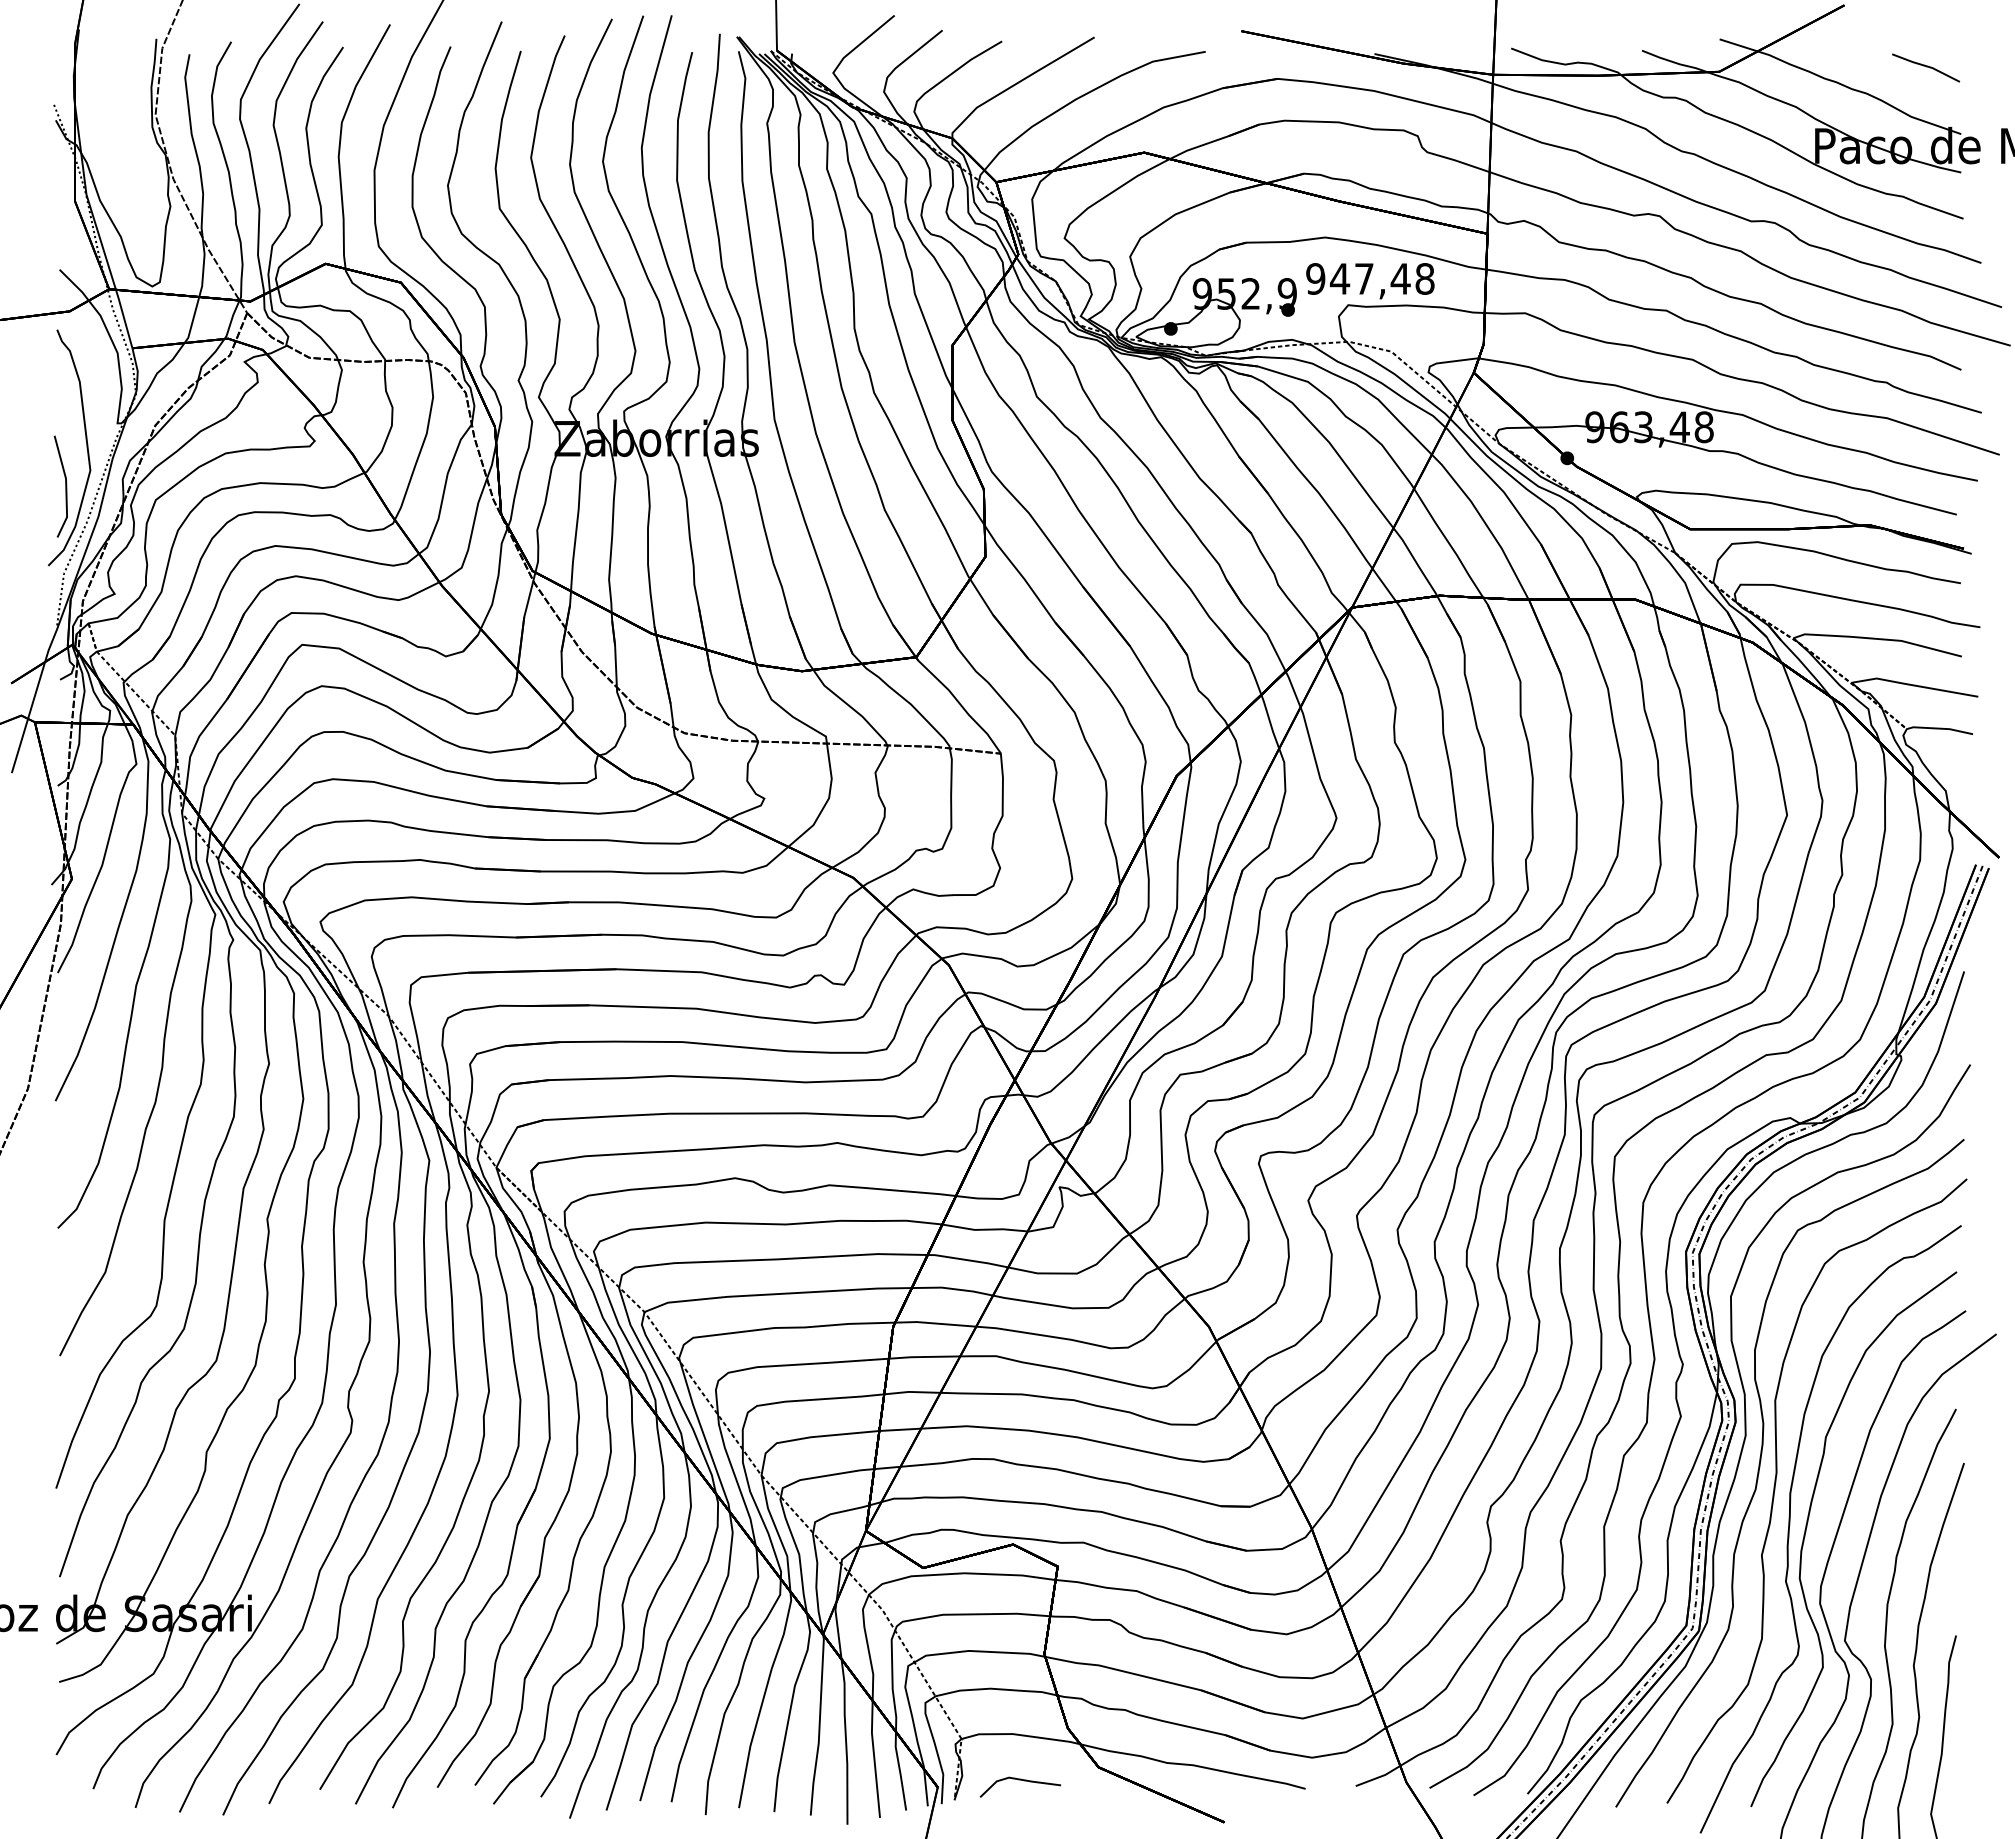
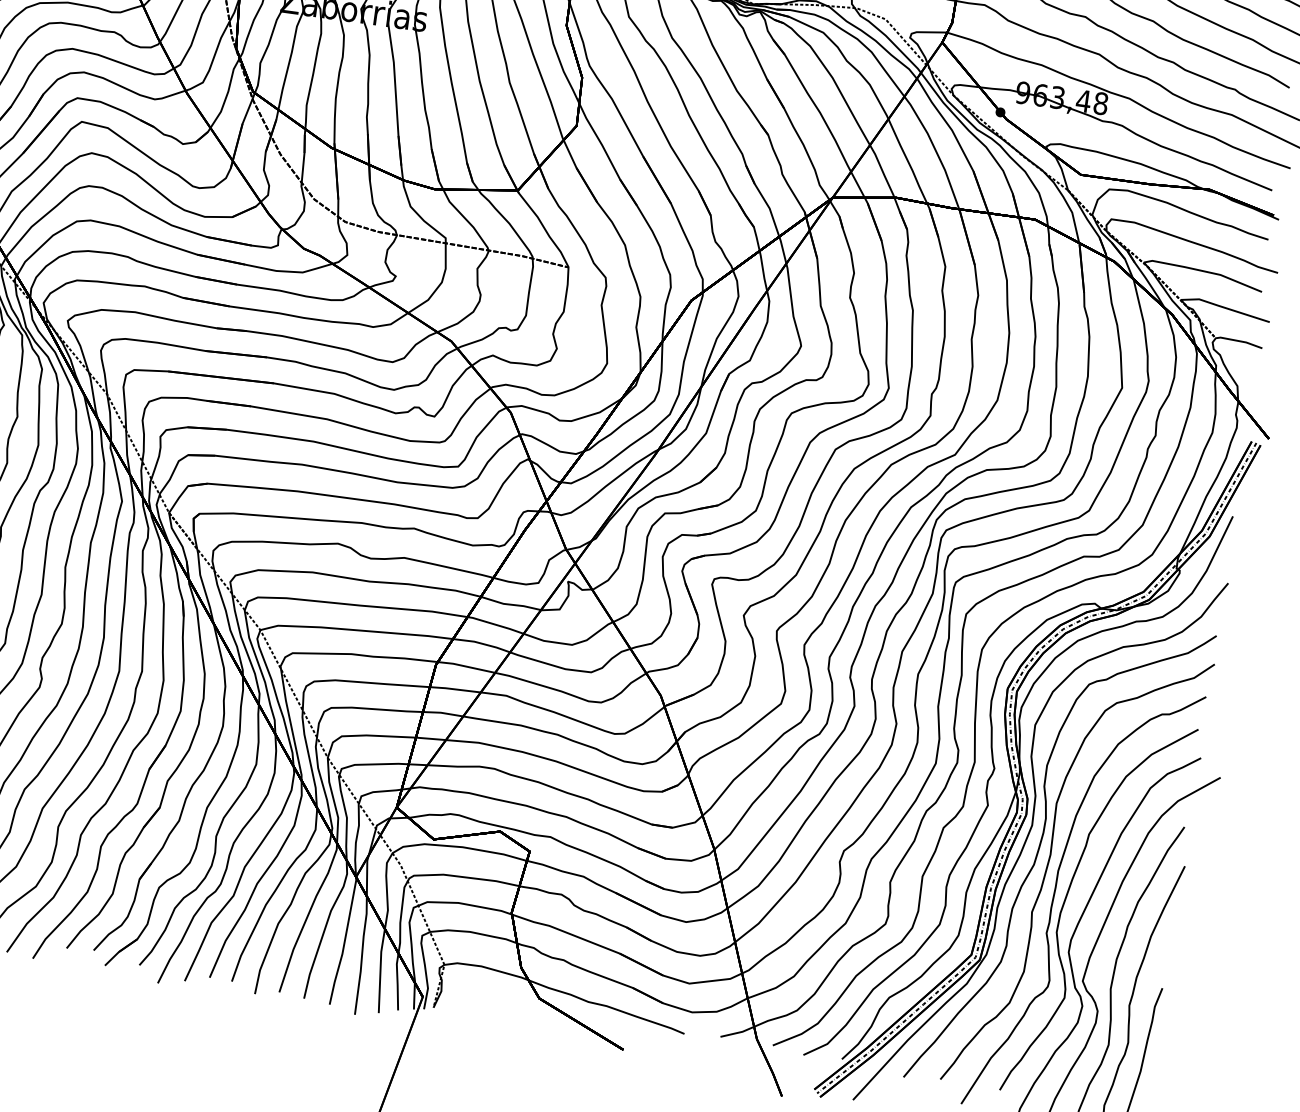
line: (1019, 1780) -> (481, 1000), removed

